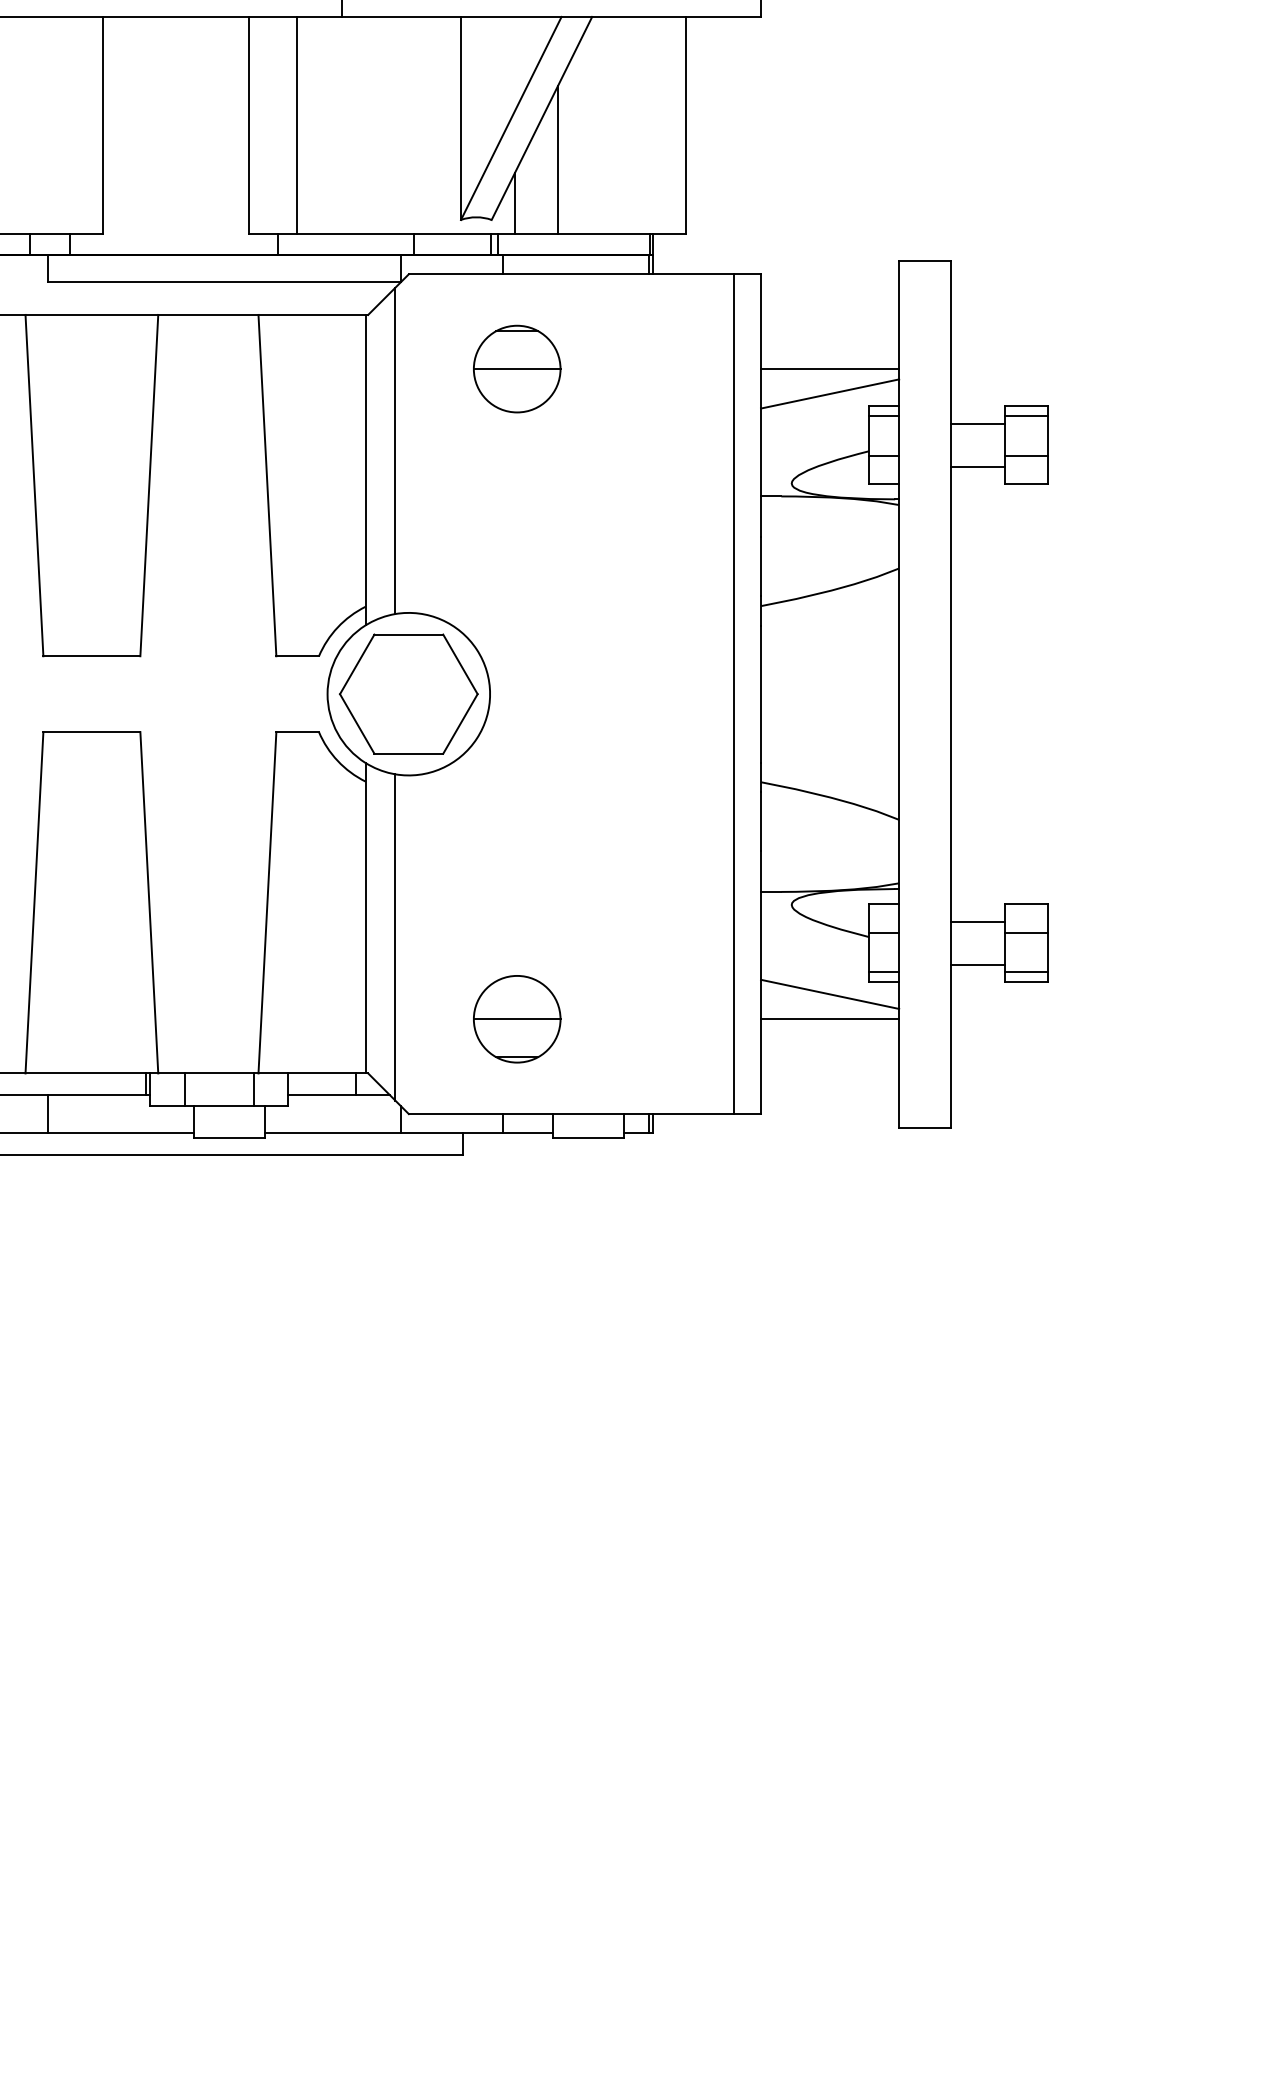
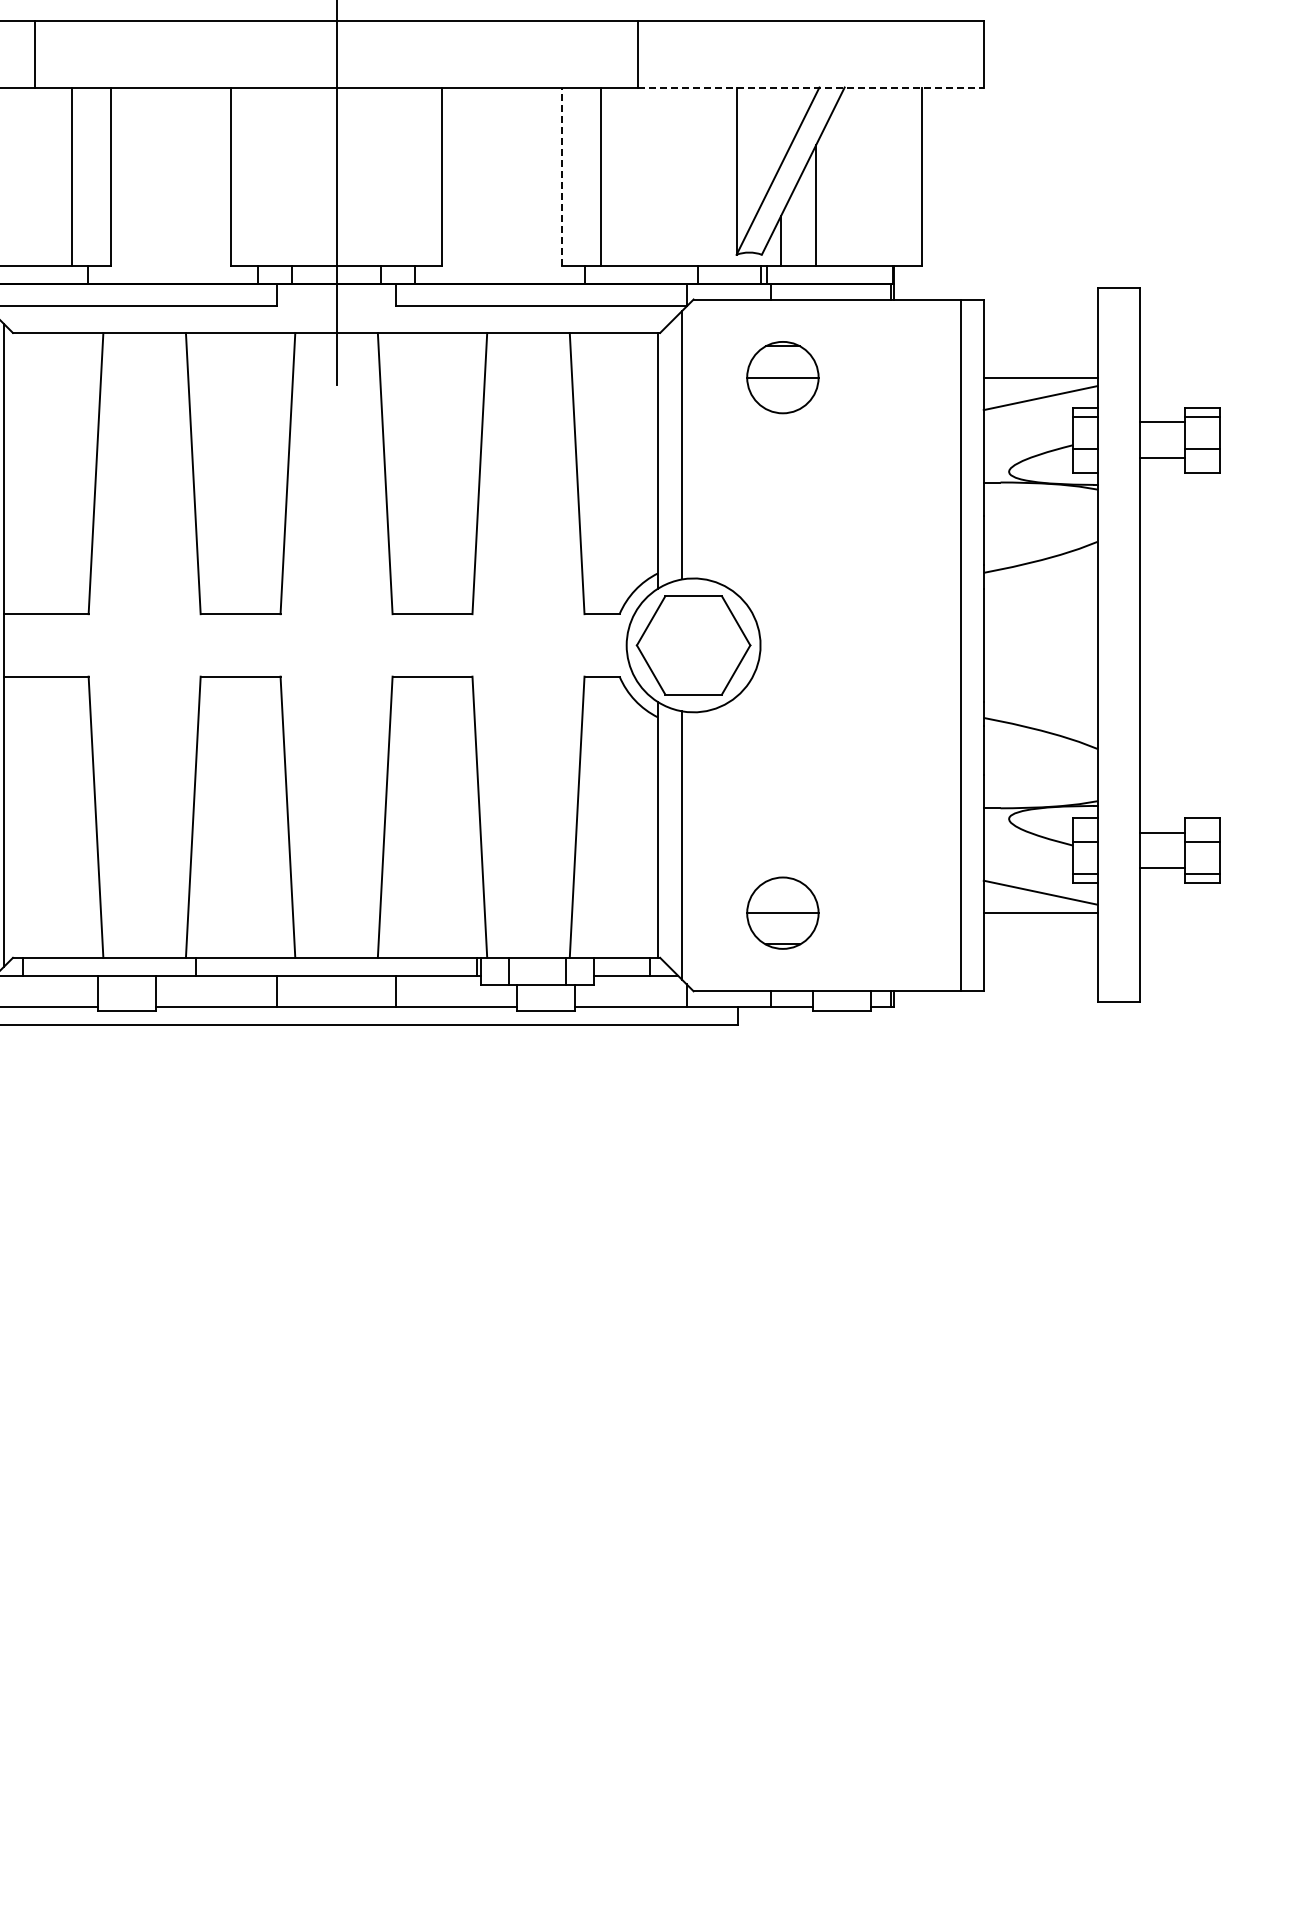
line: (551, 16) -> (811, 87), solid -> dashed
line: (249, 124) -> (562, 176), solid -> dashed

